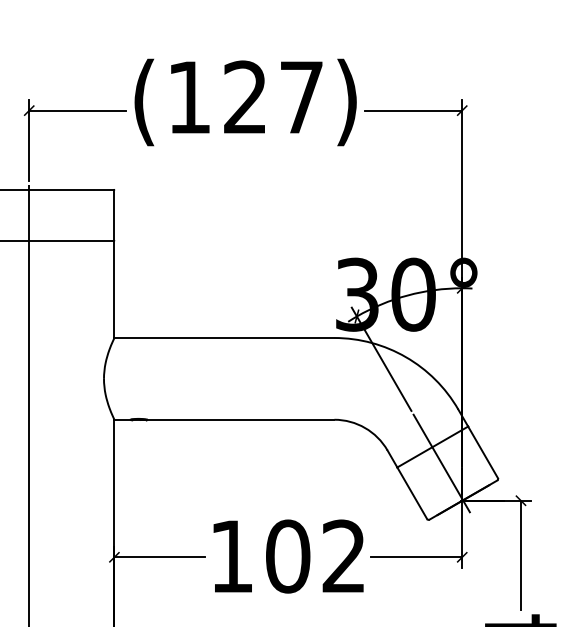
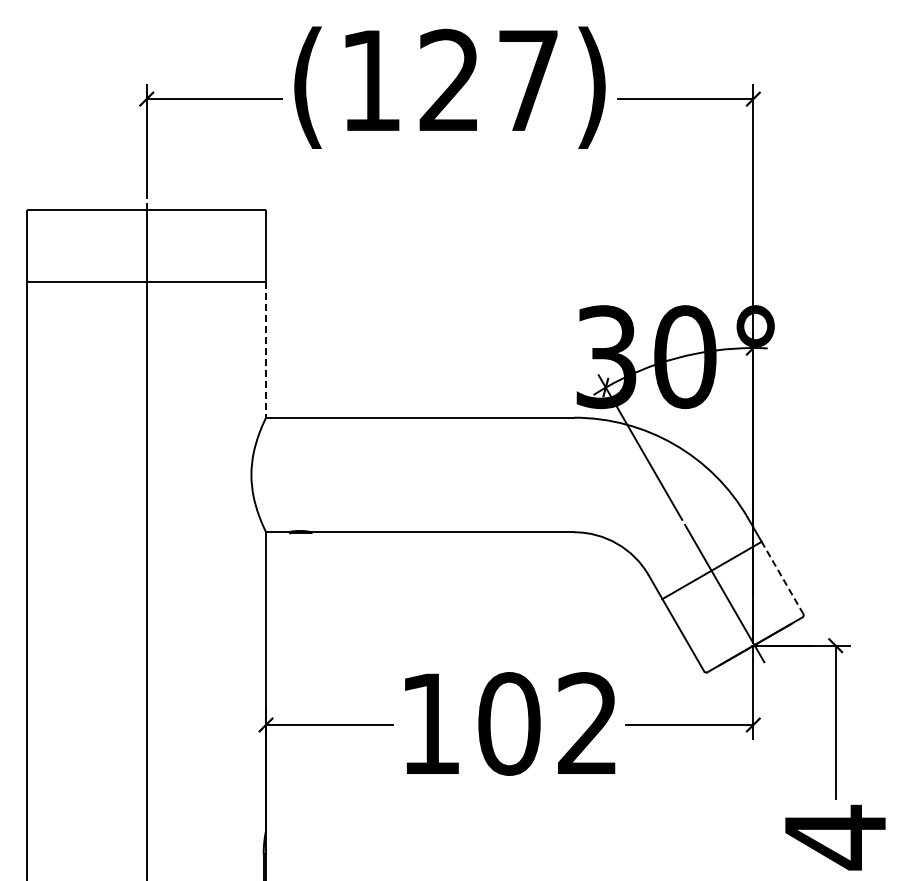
line: (114, 290) -> (266, 350), solid -> dashed
line: (483, 452) -> (782, 577), solid -> dashed

